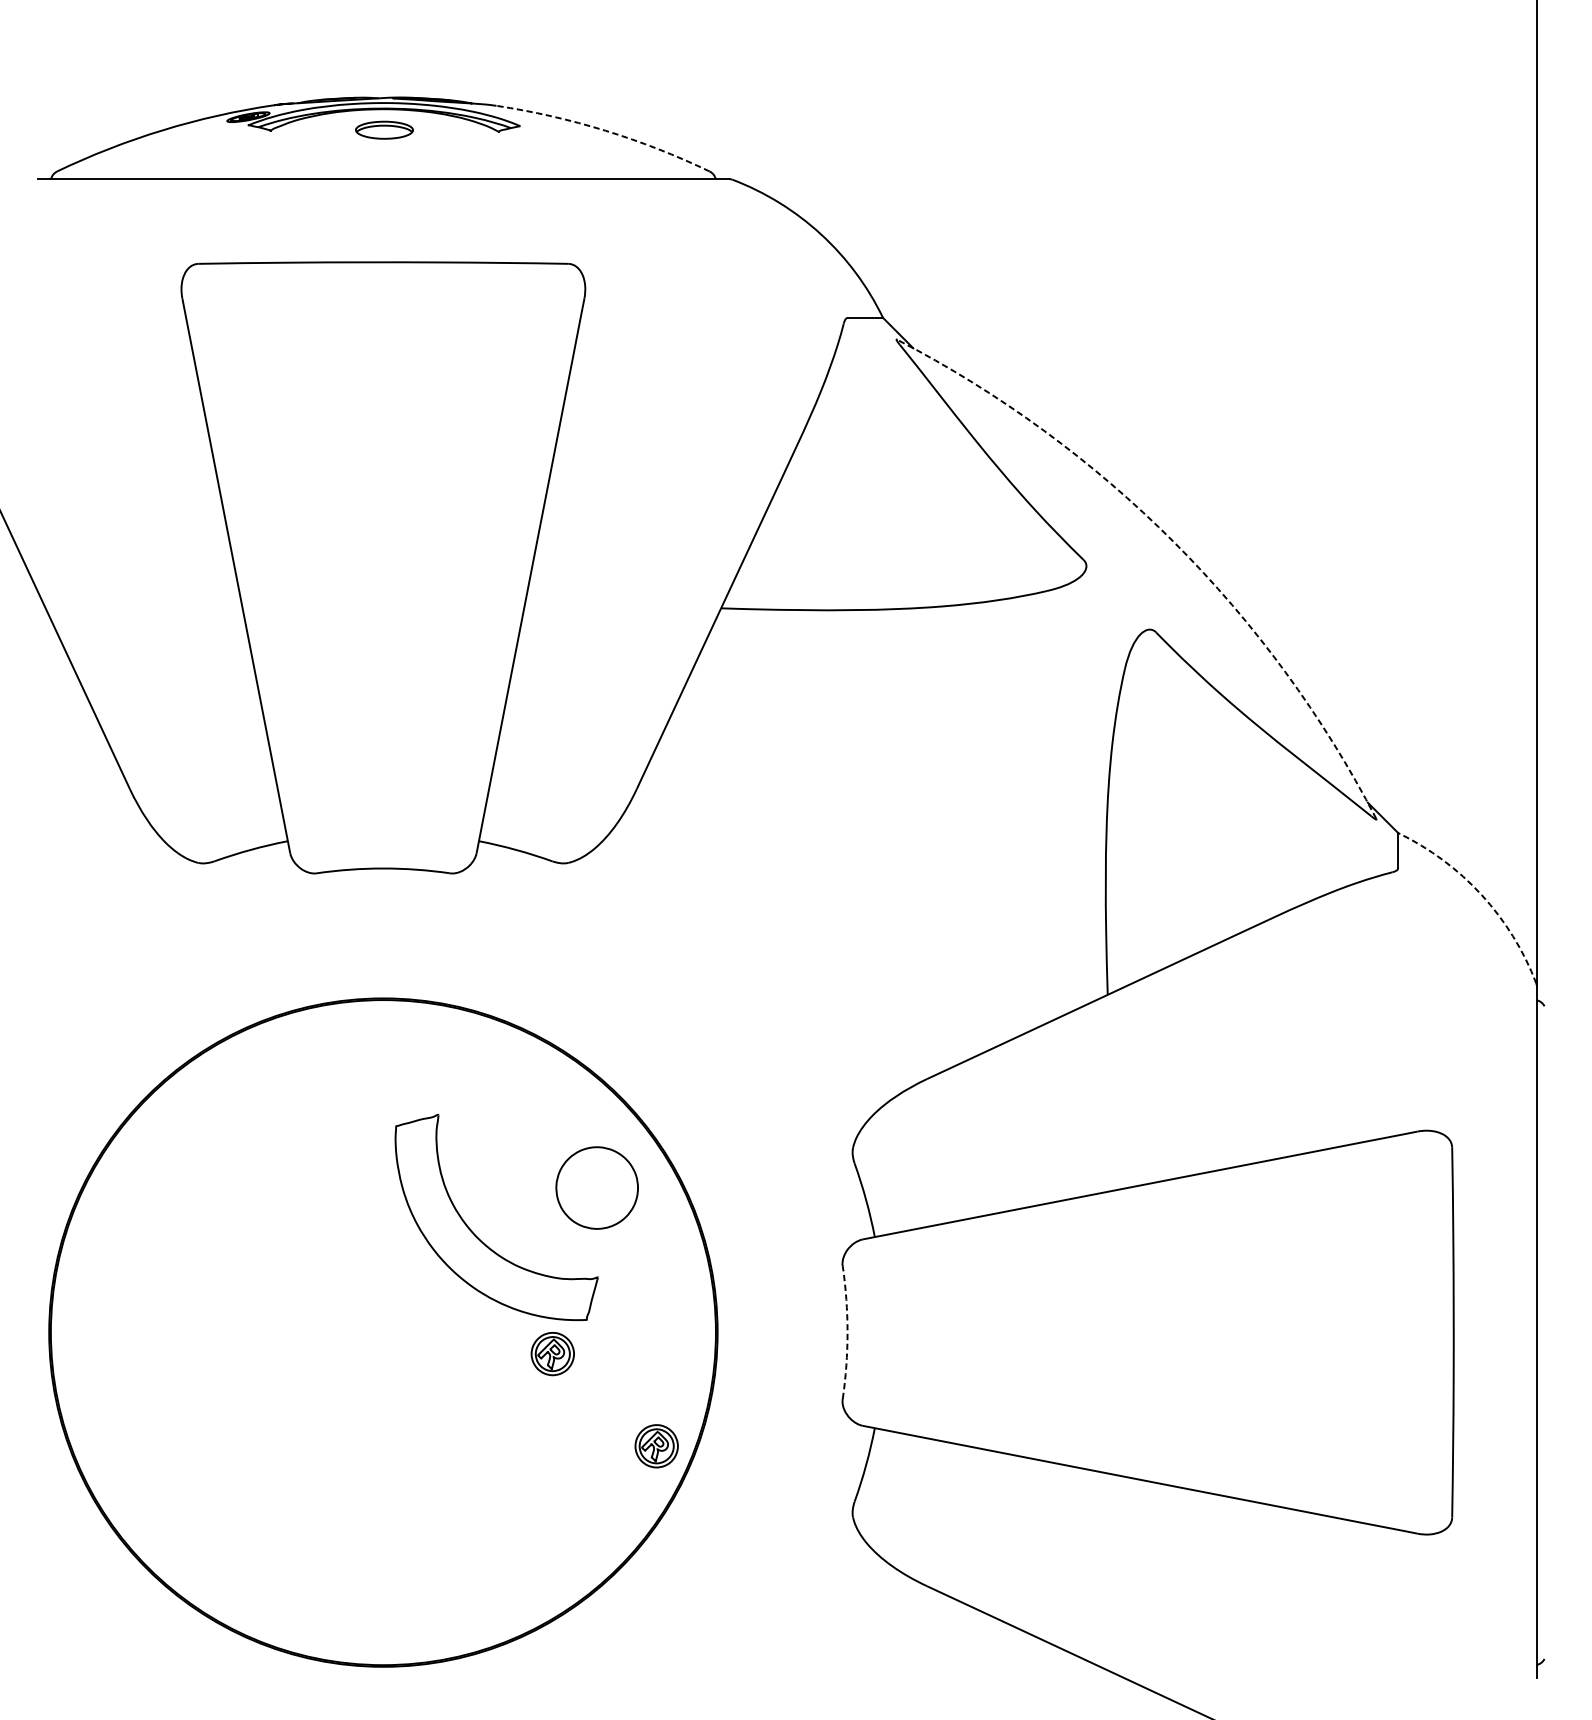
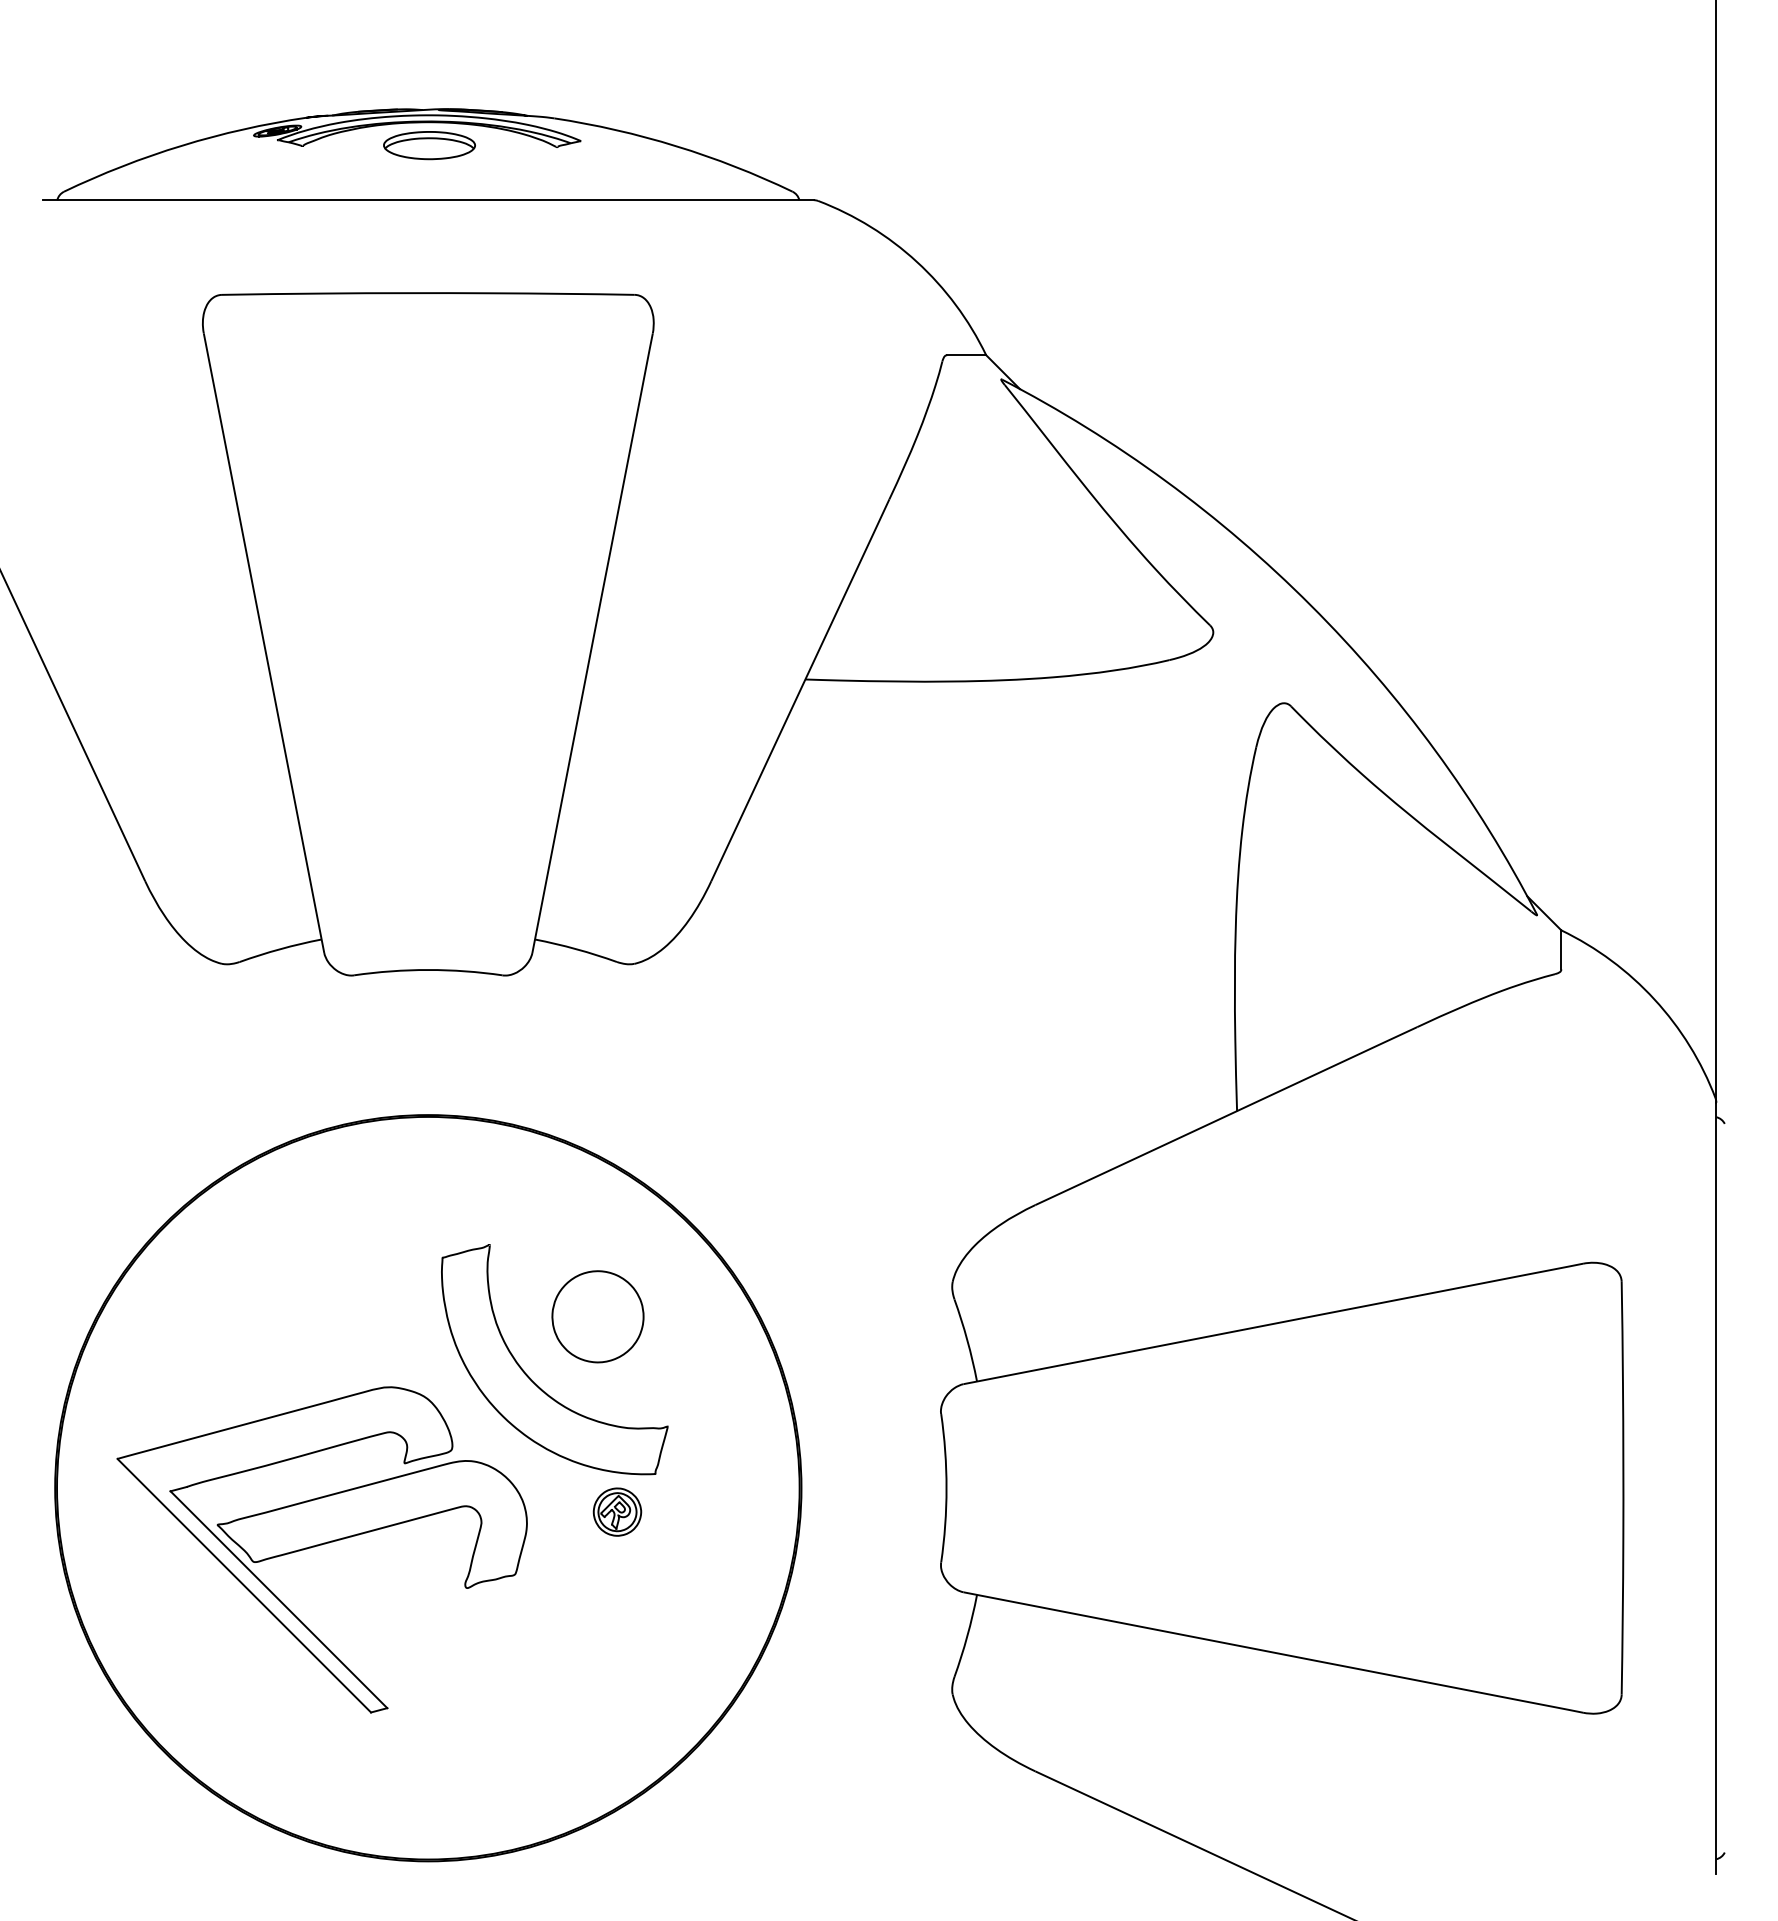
part: (384, 130) -> (429, 145), size x1.43
arc: (605, 130) -> (676, 146), dashed -> solid
arc: (1173, 542) -> (1310, 605), dashed -> solid
arc: (1481, 894) -> (1654, 999), dashed -> solid
part: (596, 1187) -> (597, 1316), moved
arc: (847, 1332) -> (946, 1488), dashed -> solid
part: (287, 1387) -> (321, 1549), added
part: (656, 1445) -> (733, 1614), removed

